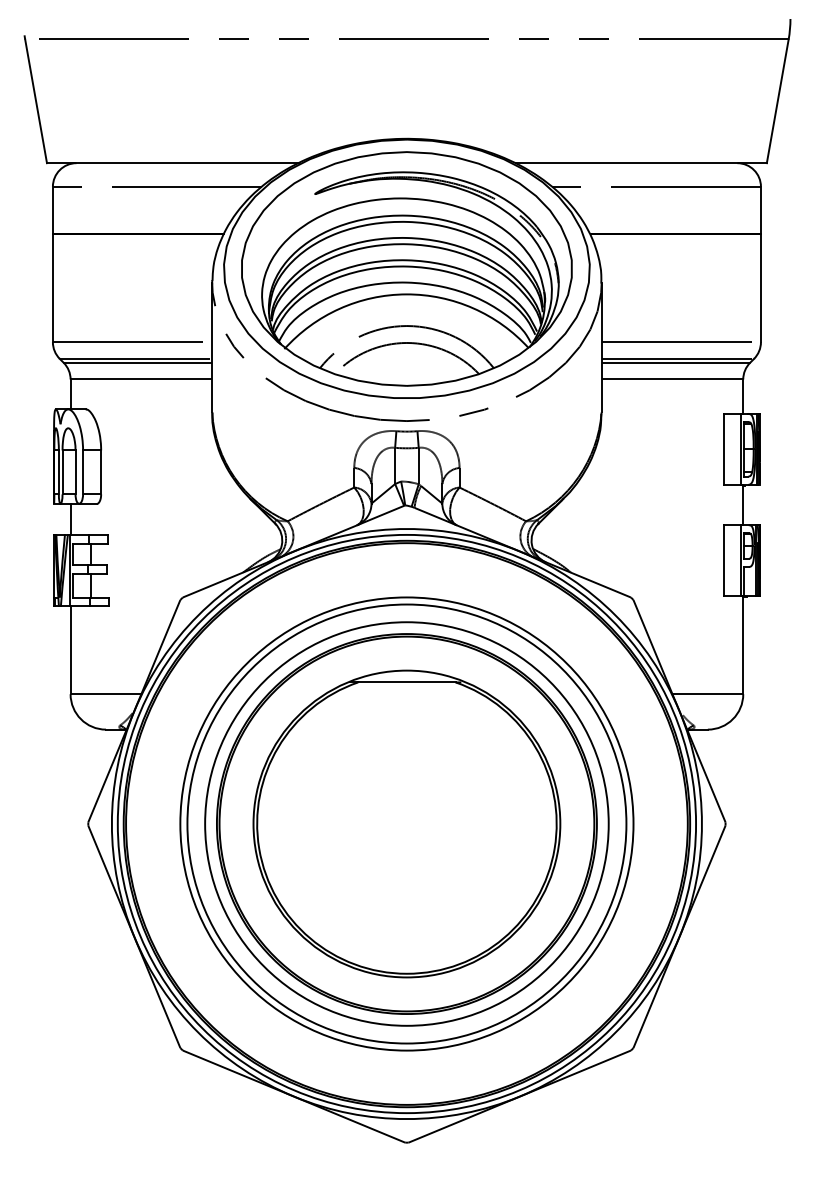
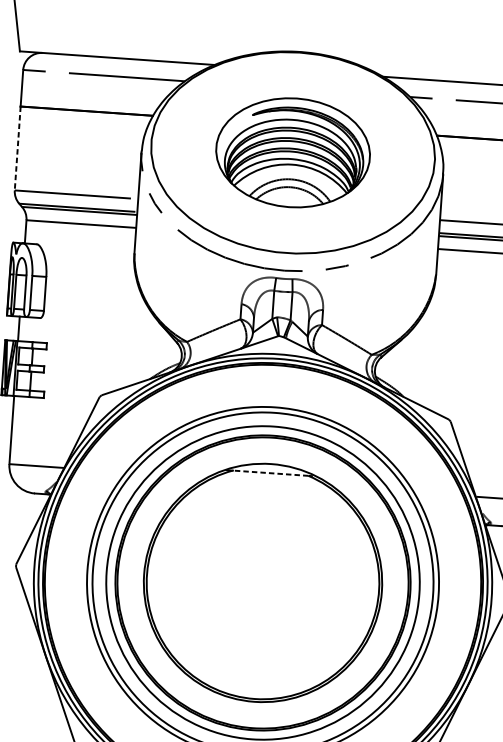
part: (406, 268) -> (292, 152), size x0.6
line: (52, 288) -> (17, 148), solid -> dashed
line: (406, 682) -> (270, 473), solid -> dashed

